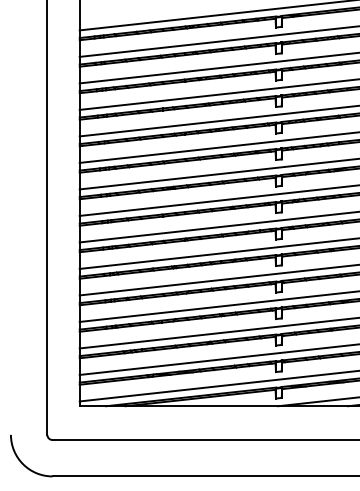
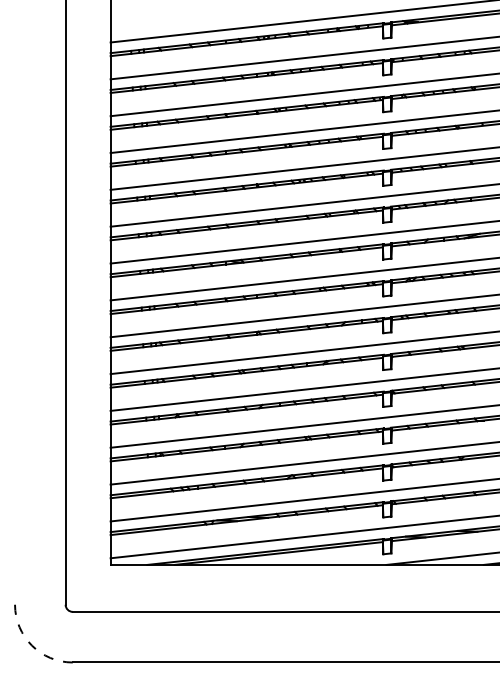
arc: (22, 464) -> (31, 645), solid -> dashed

